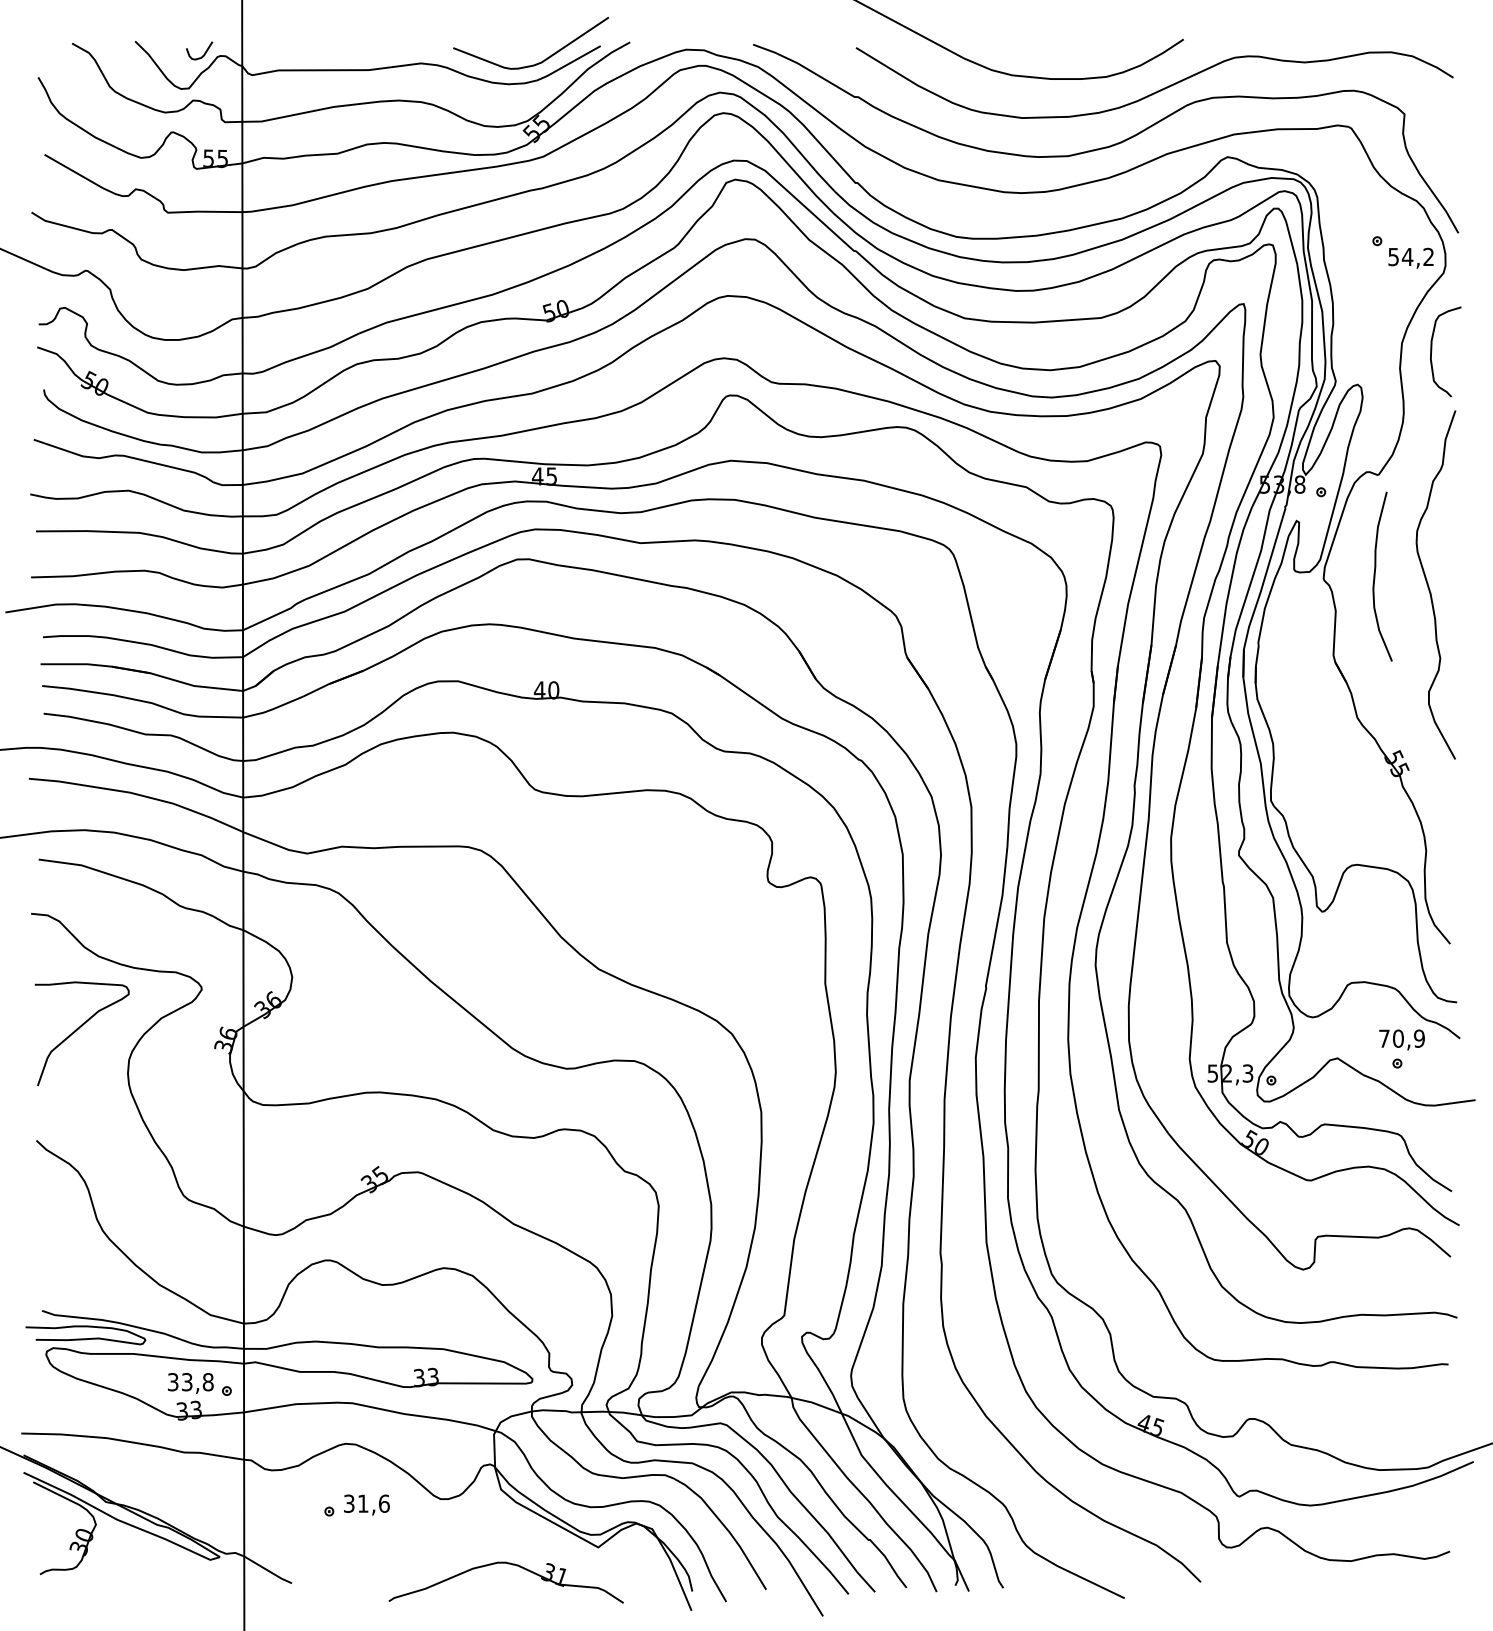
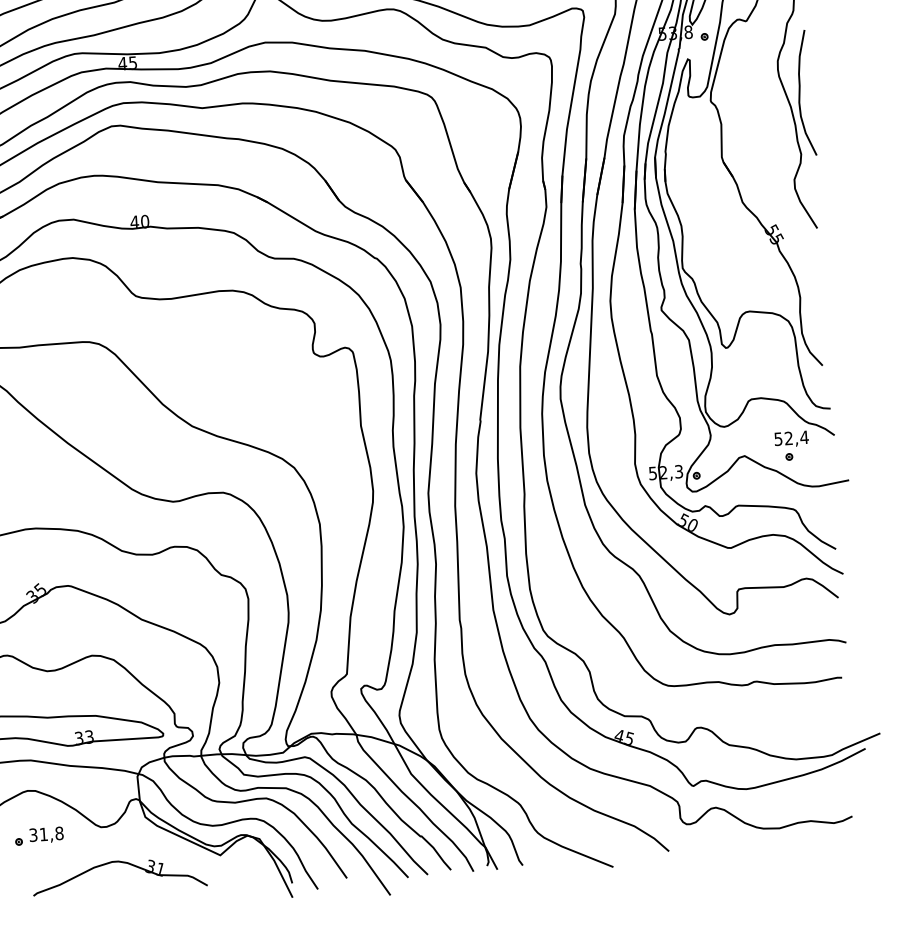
curve: (1375, 576) -> (800, 93), moved
text: (1402, 1038) -> (791, 438), 70,9 -> 52,4
text: (383, 1503) -> (58, 833), 31,6 -> 31,8
part: (508, 1564) -> (120, 862), moved

